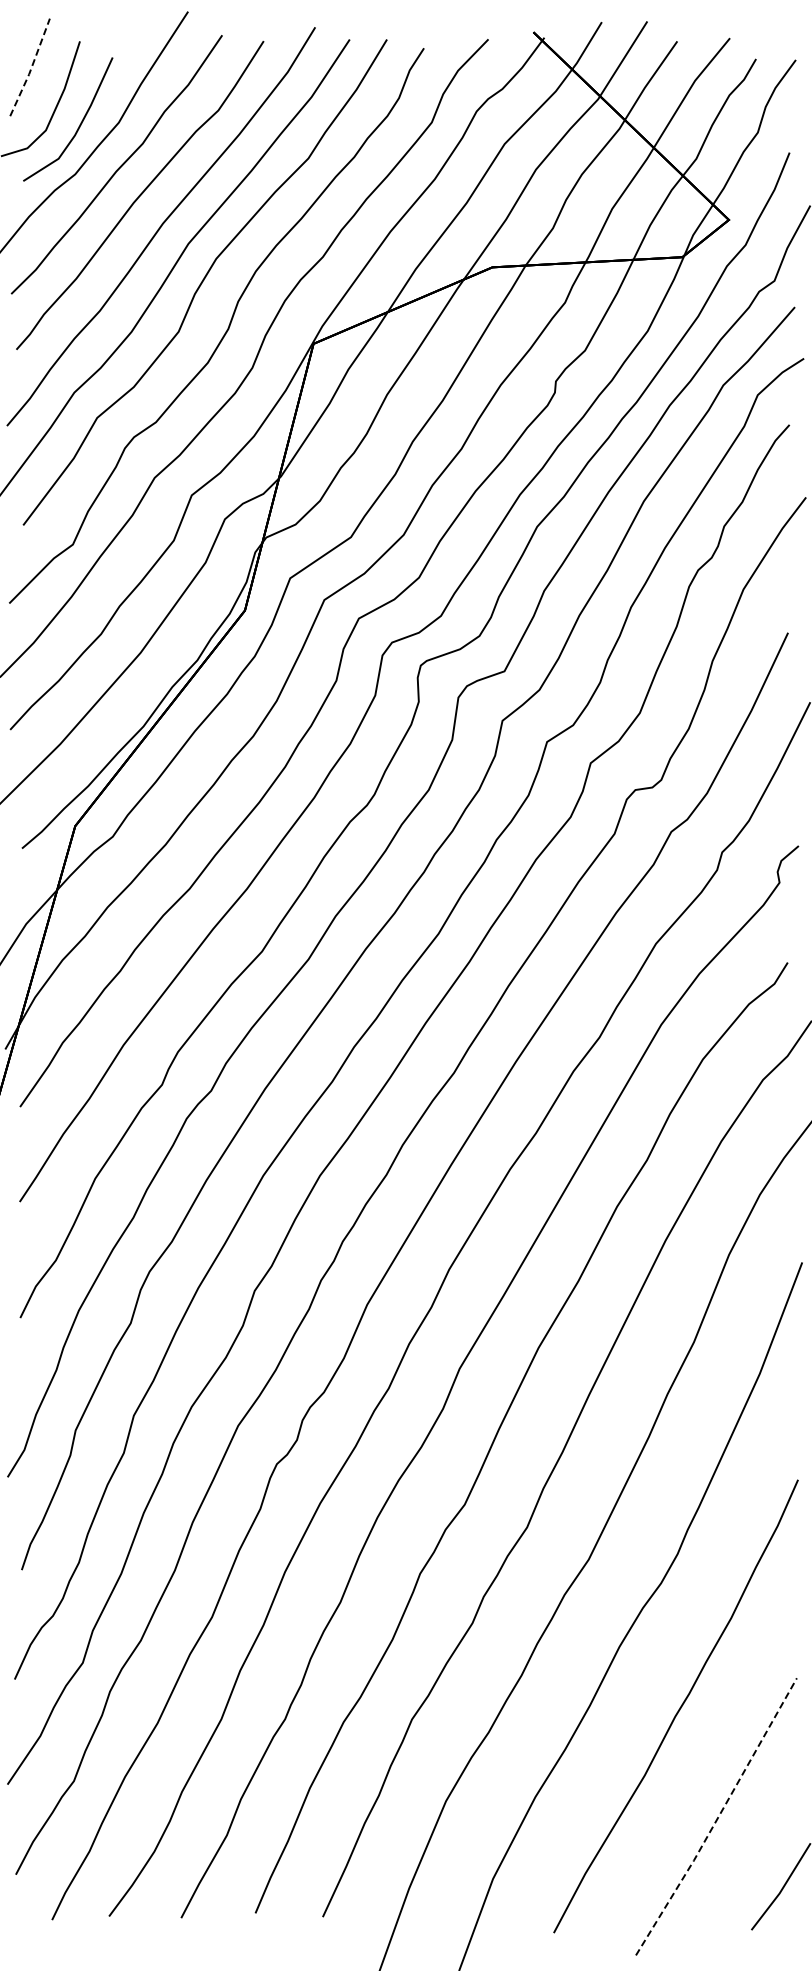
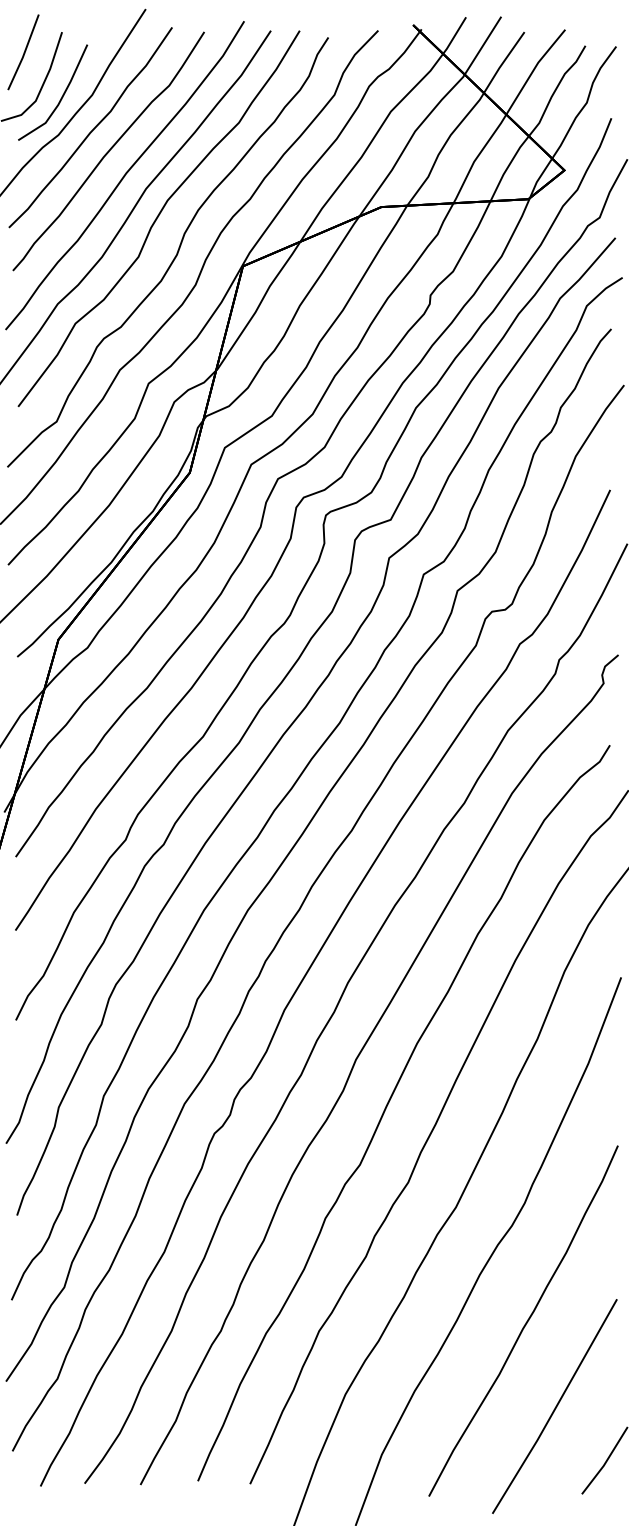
line: (31, 67) -> (24, 52), dashed -> solid
line: (717, 1818) -> (555, 1407), dashed -> solid

